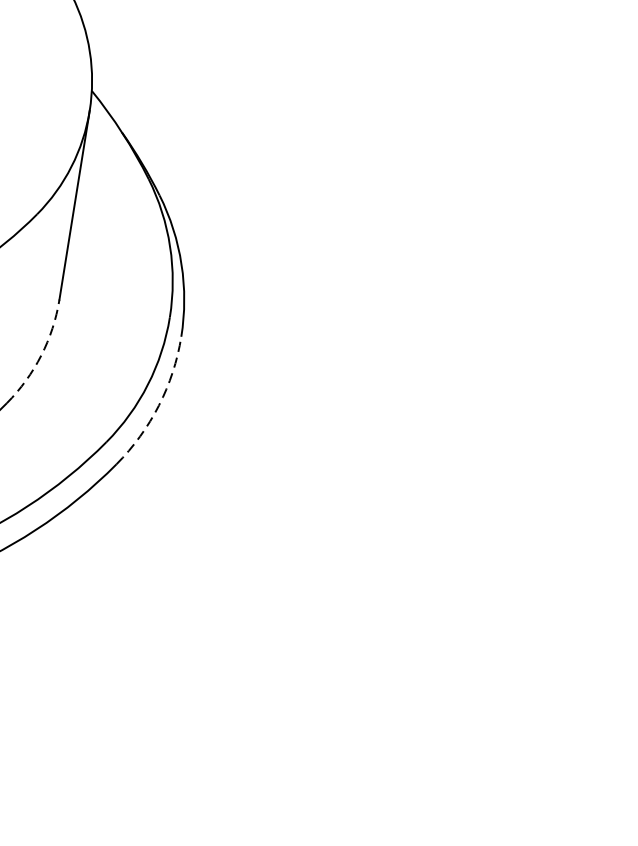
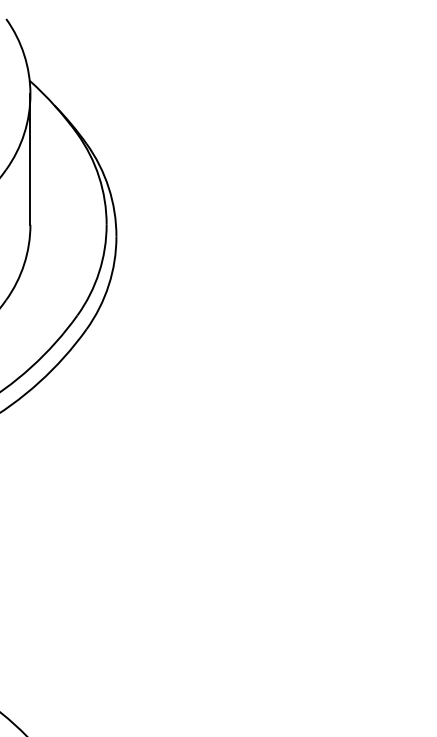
arc: (41, 355) -> (24, 264), dashed -> solid
arc: (158, 405) -> (108, 285), dashed -> solid

